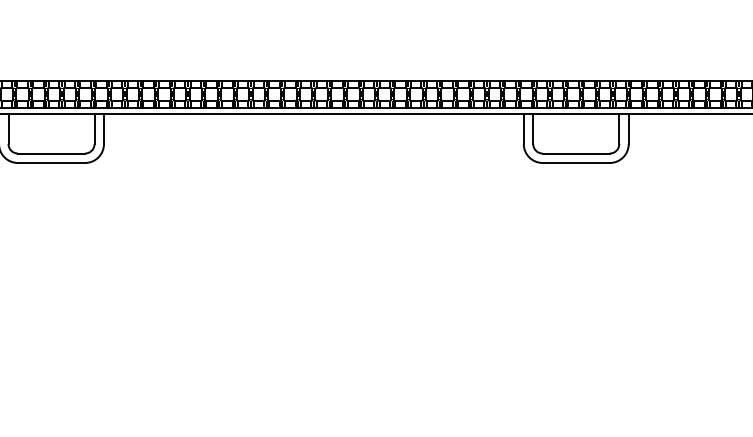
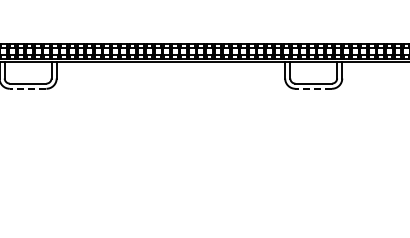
line: (50, 162) -> (27, 88), solid -> dashed
line: (575, 162) -> (313, 88), solid -> dashed

